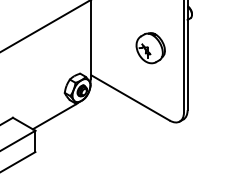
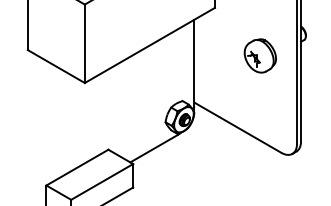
part: (149, 47) -> (259, 55), moved

